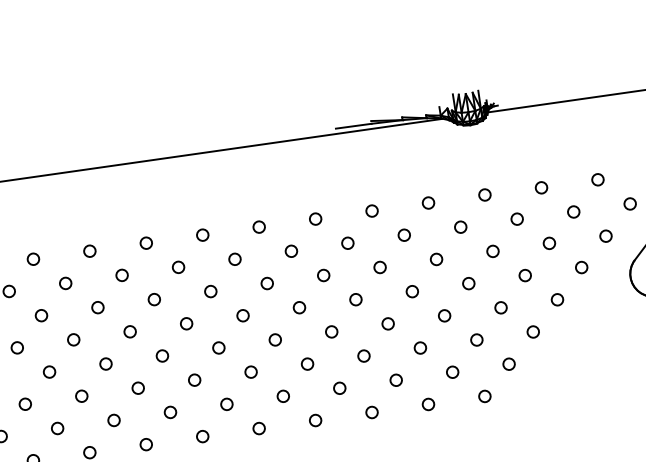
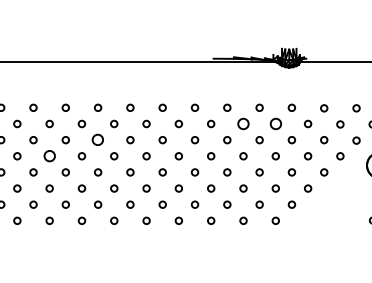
circle: (460, 226) -> (275, 123), size x1.6
circle: (404, 234) -> (243, 123), size x1.6
circle: (155, 300) -> (98, 140), size x1.6
circle: (73, 340) -> (49, 156), size x1.6

